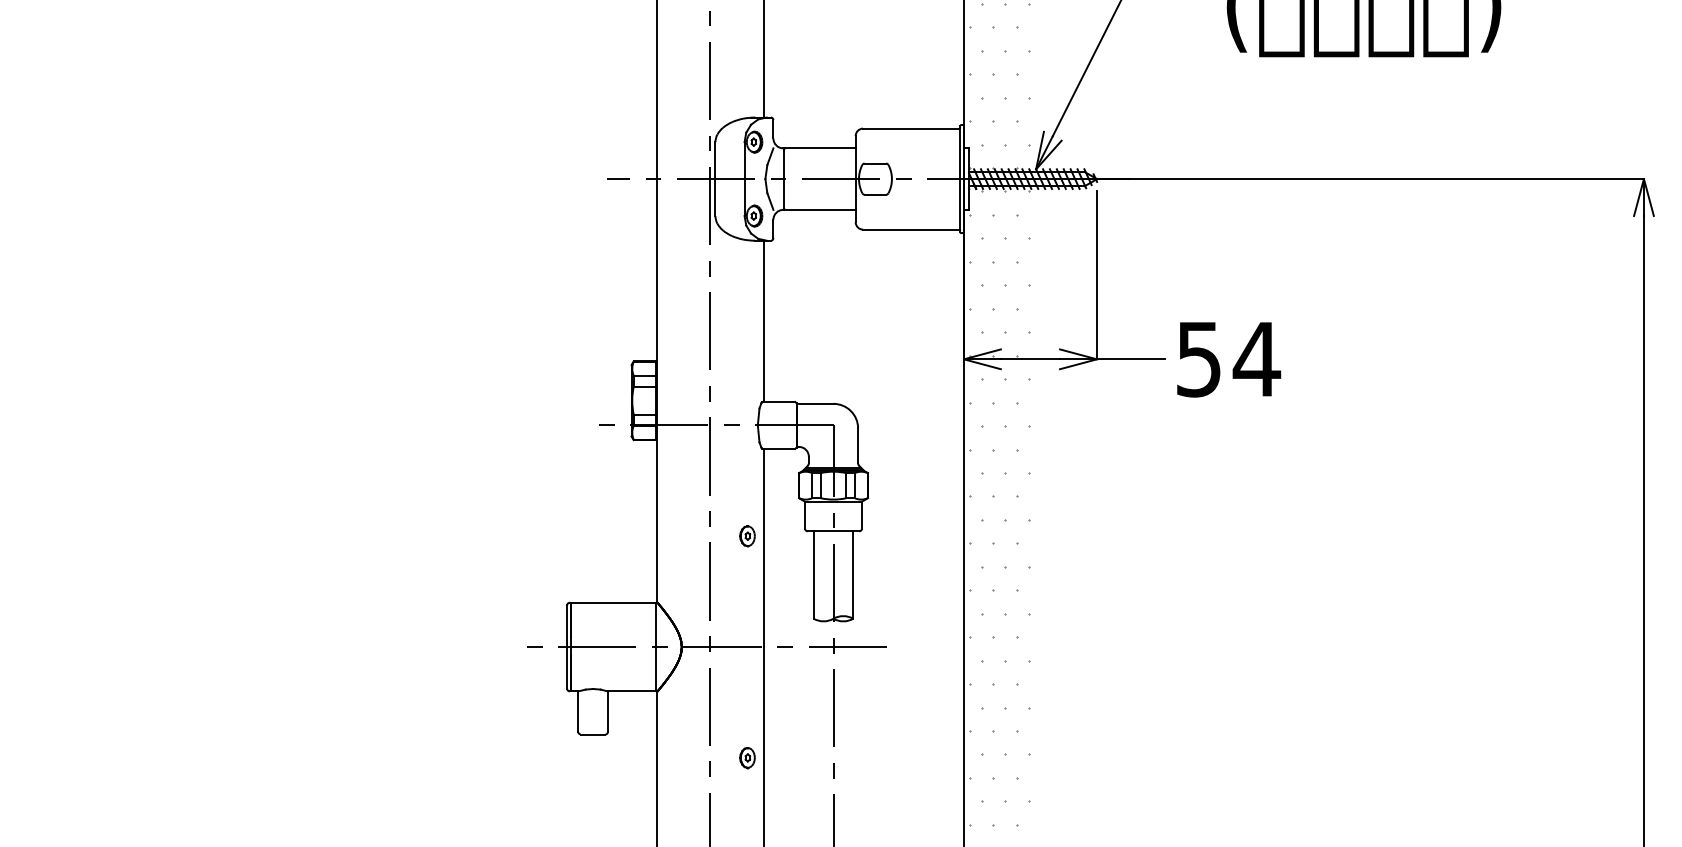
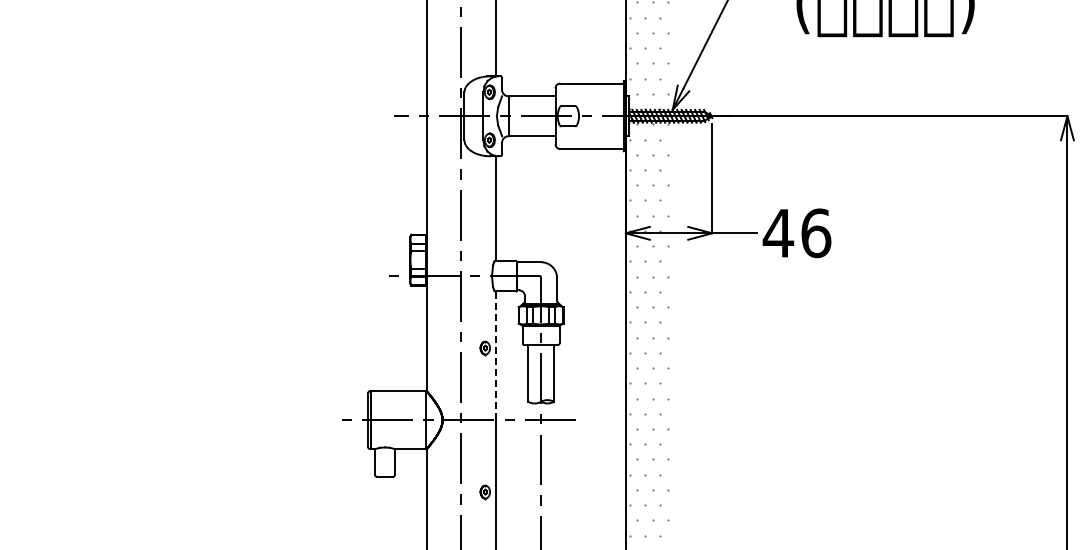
text: (1226, 359) -> (796, 233), 54 -> 46
line: (763, 549) -> (495, 356), solid -> dashed

